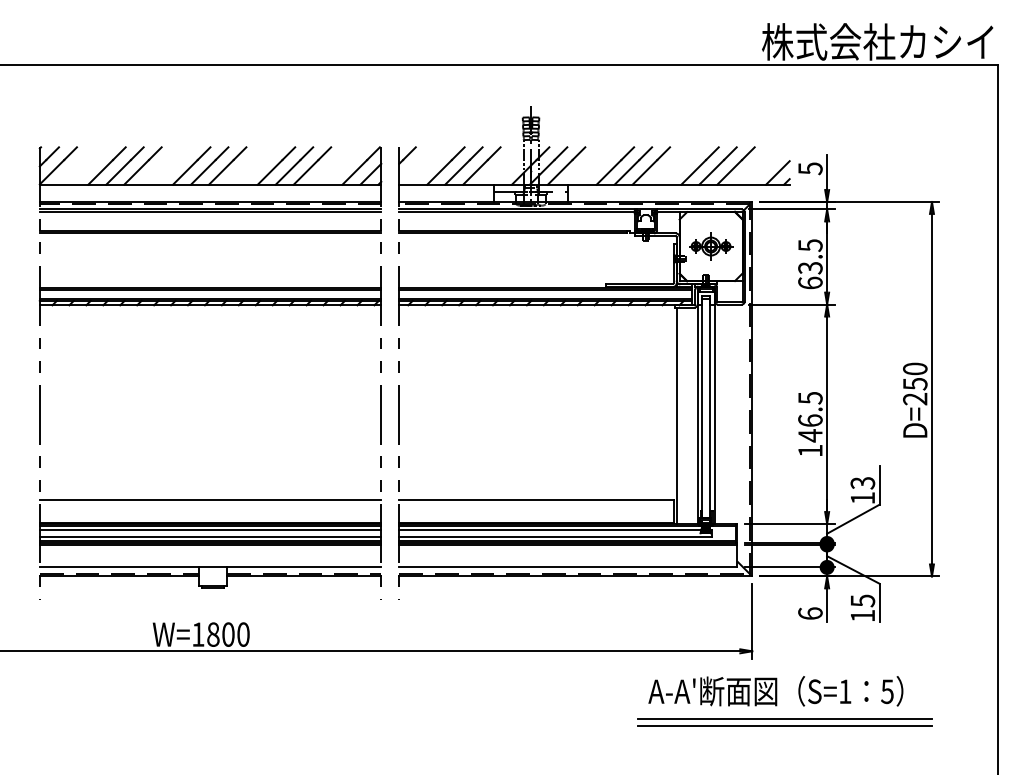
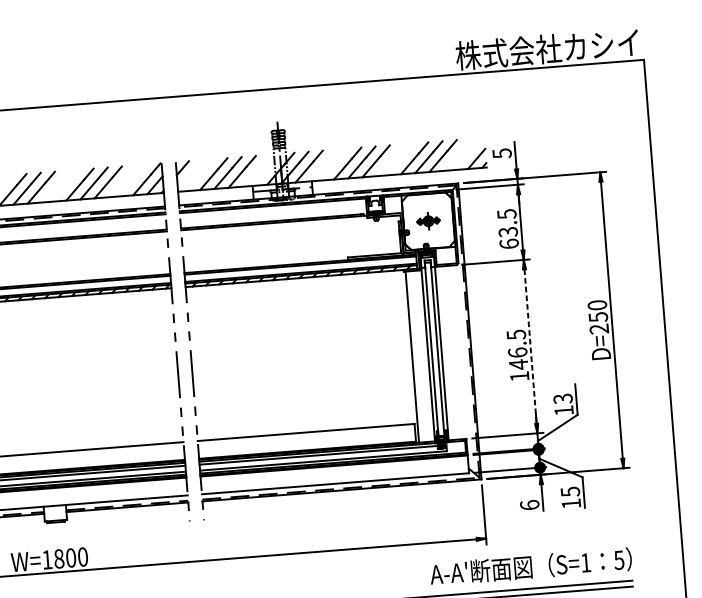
part: (711, 246) -> (428, 221), size x0.7
line: (827, 414) -> (530, 346), solid -> dashed
text: (775, 691) -> (530, 567), moved

